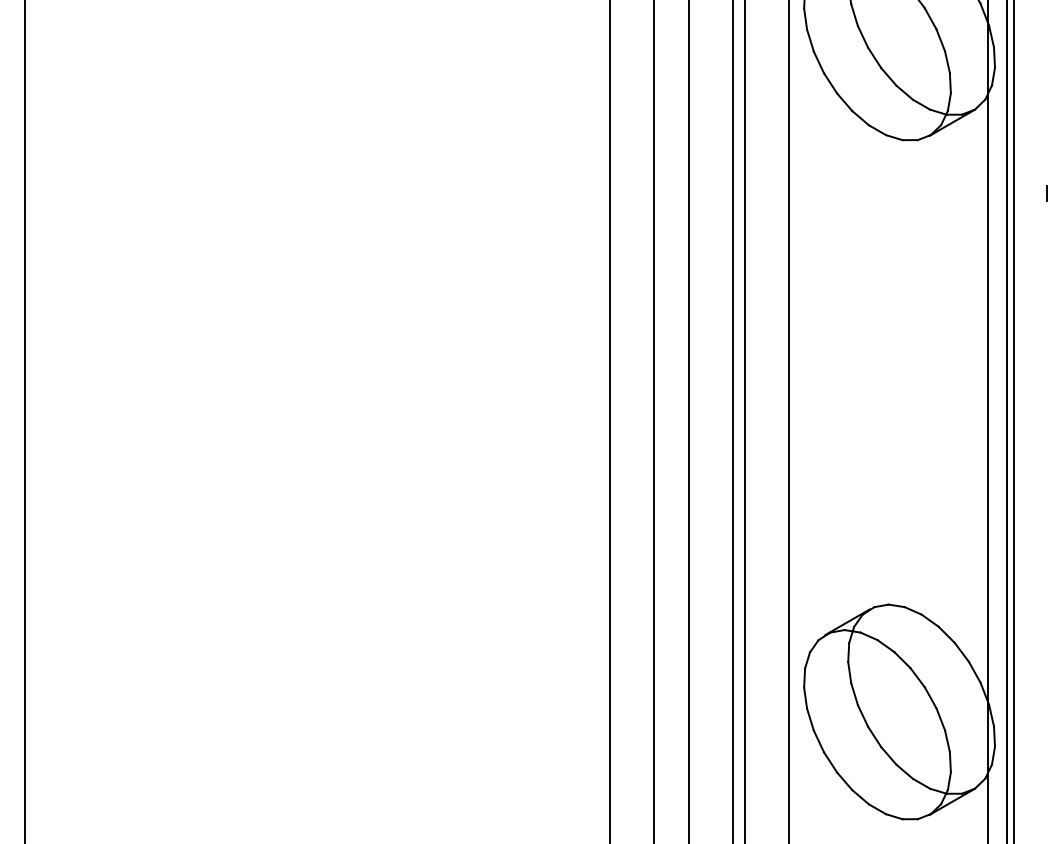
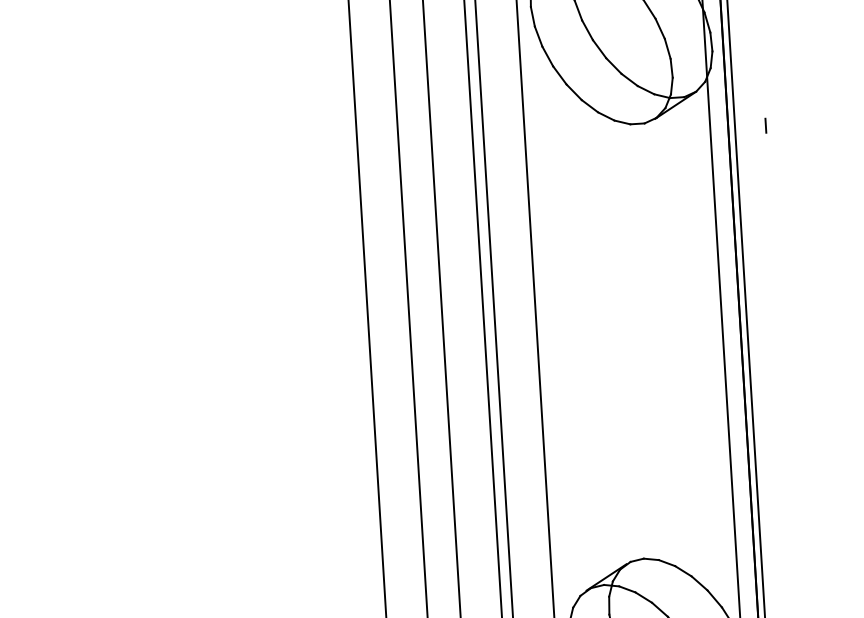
line: (1046, 193) -> (765, 125), moved

